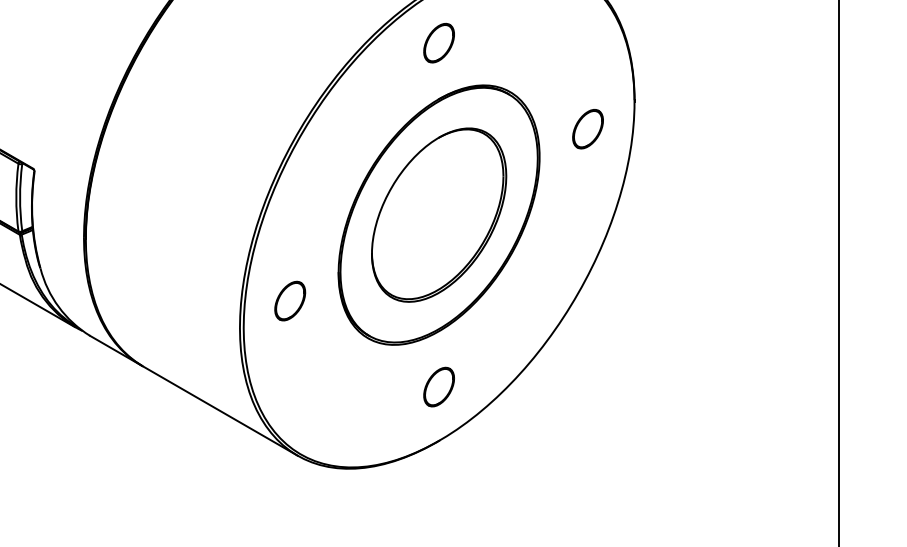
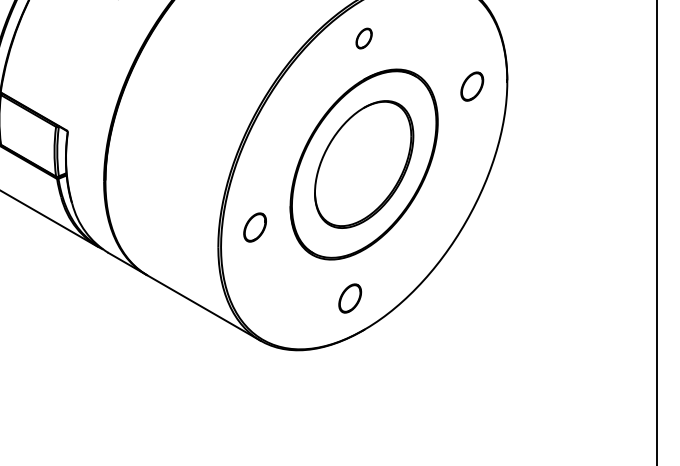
part: (438, 43) -> (363, 38), size x0.7
part: (588, 129) -> (472, 86), moved
part: (439, 387) -> (350, 298), moved

